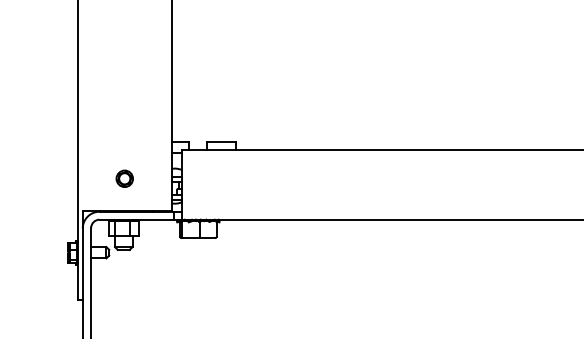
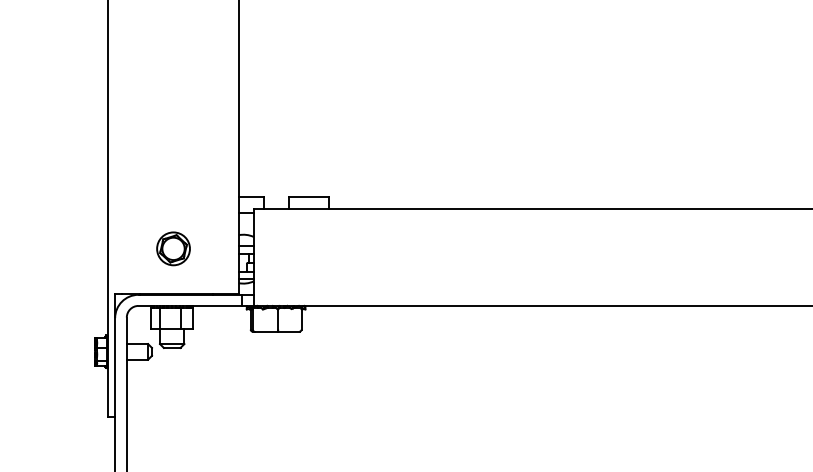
part: (124, 178) -> (173, 248), size x1.43

